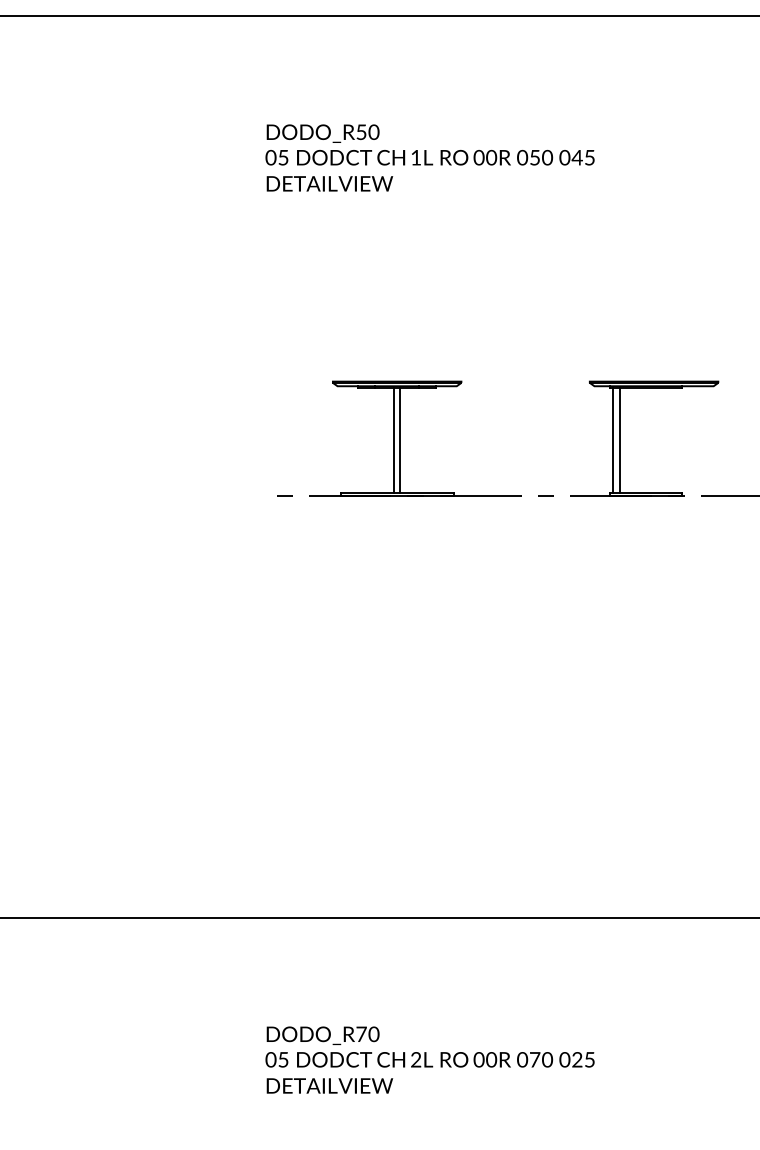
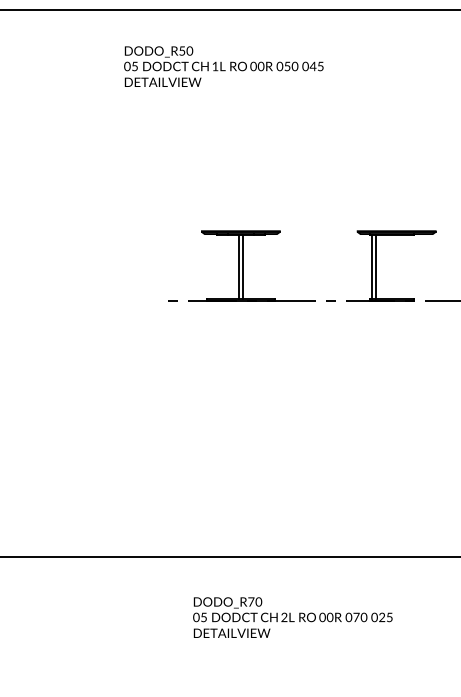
text: (429, 157) -> (223, 66), moved
text: (429, 1059) -> (292, 617), moved

